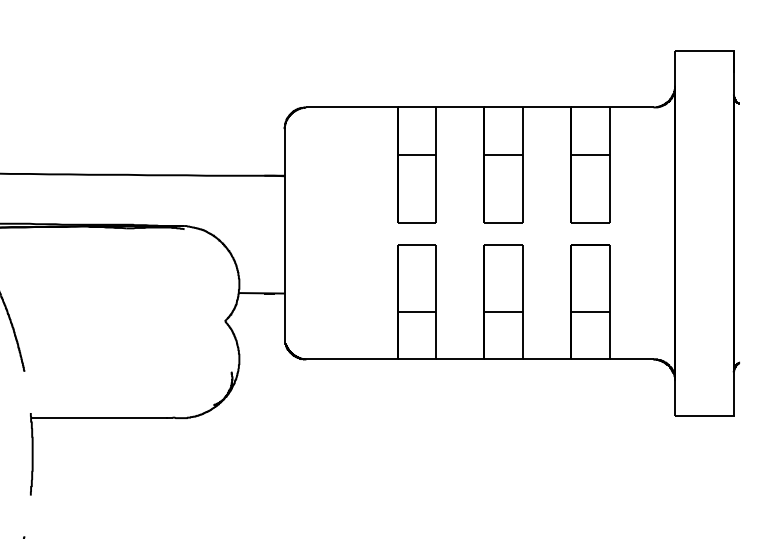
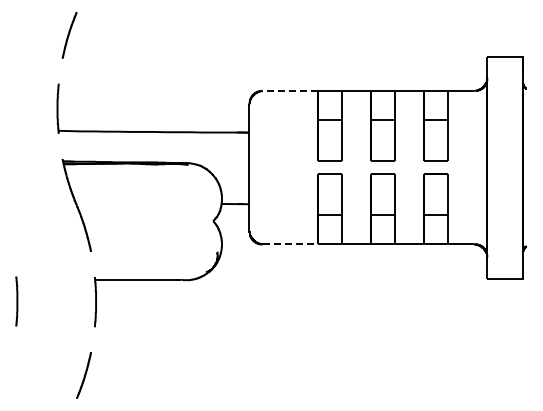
line: (351, 106) -> (290, 90), solid -> dashed
line: (351, 359) -> (290, 244), solid -> dashed

